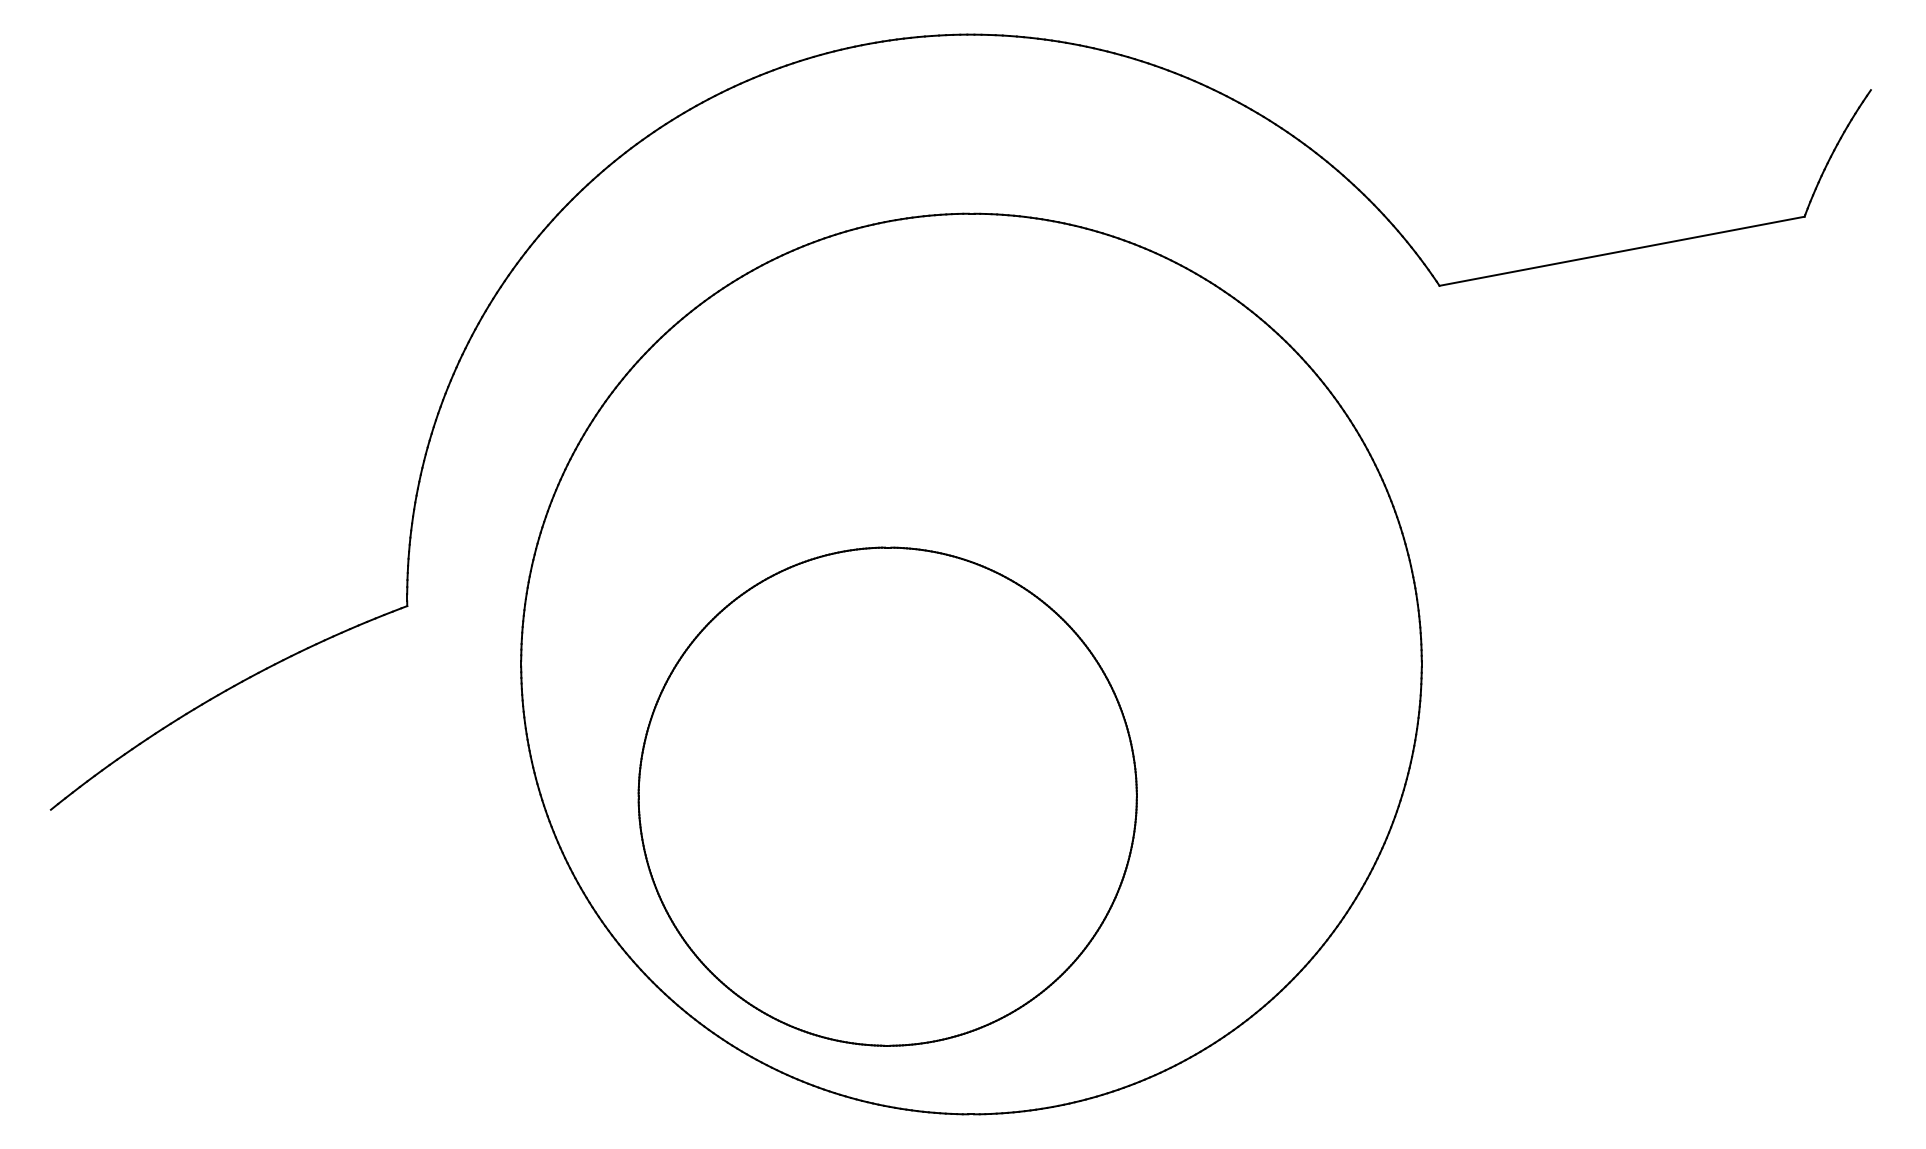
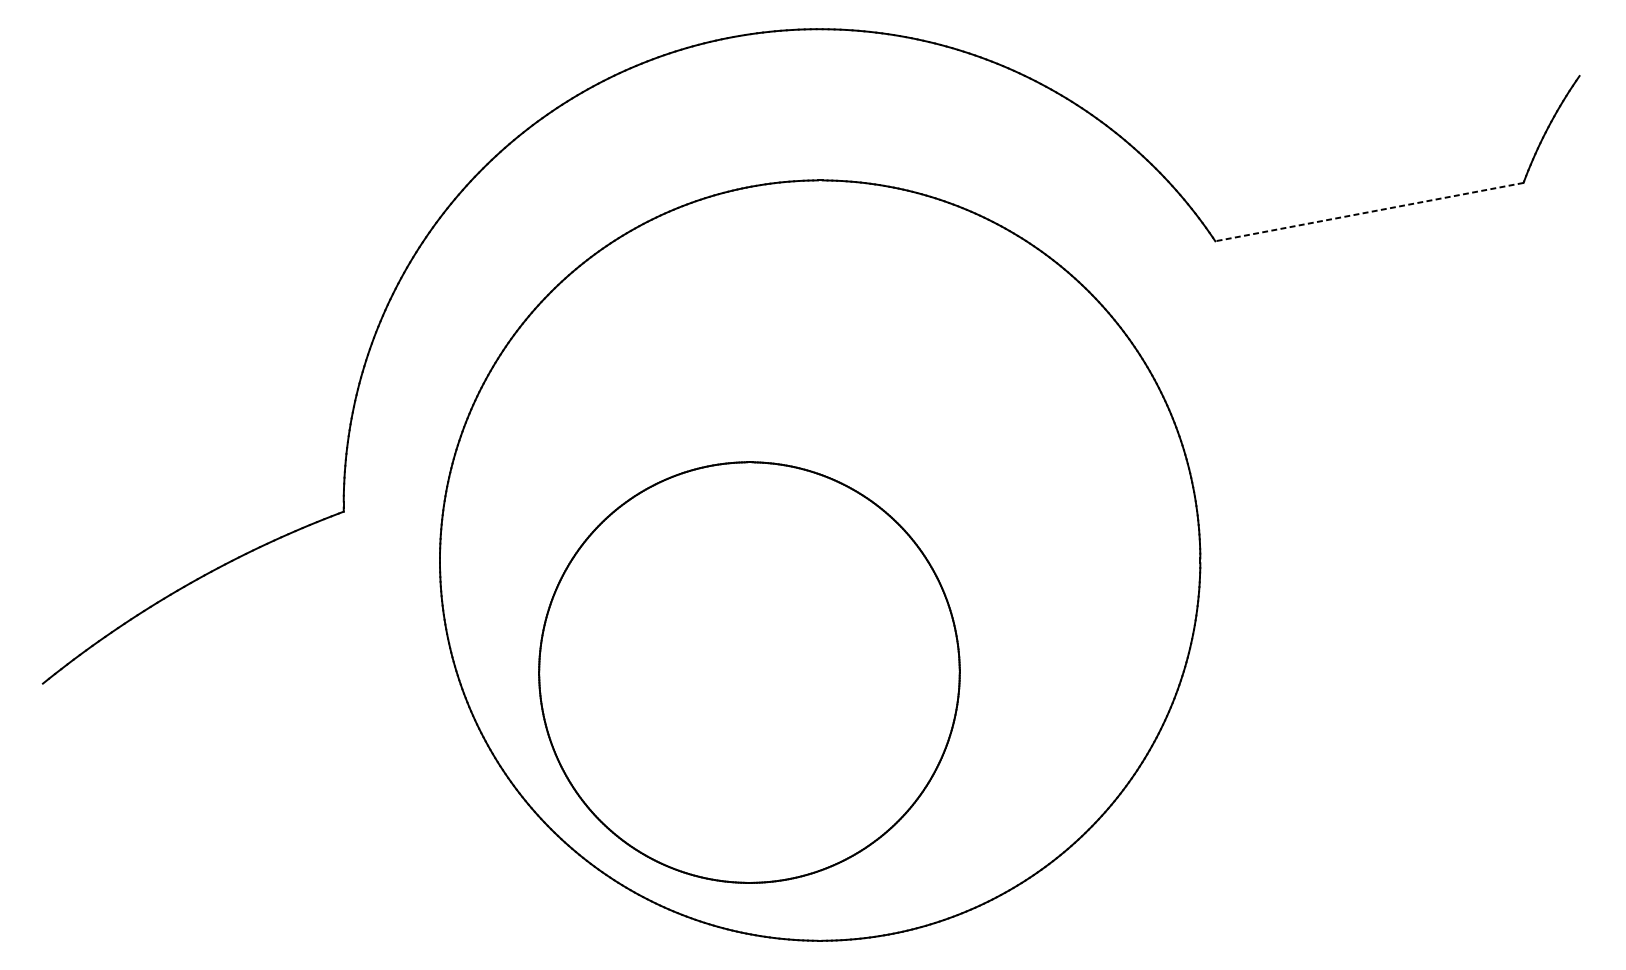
line: (1622, 251) -> (1369, 212), solid -> dashed

